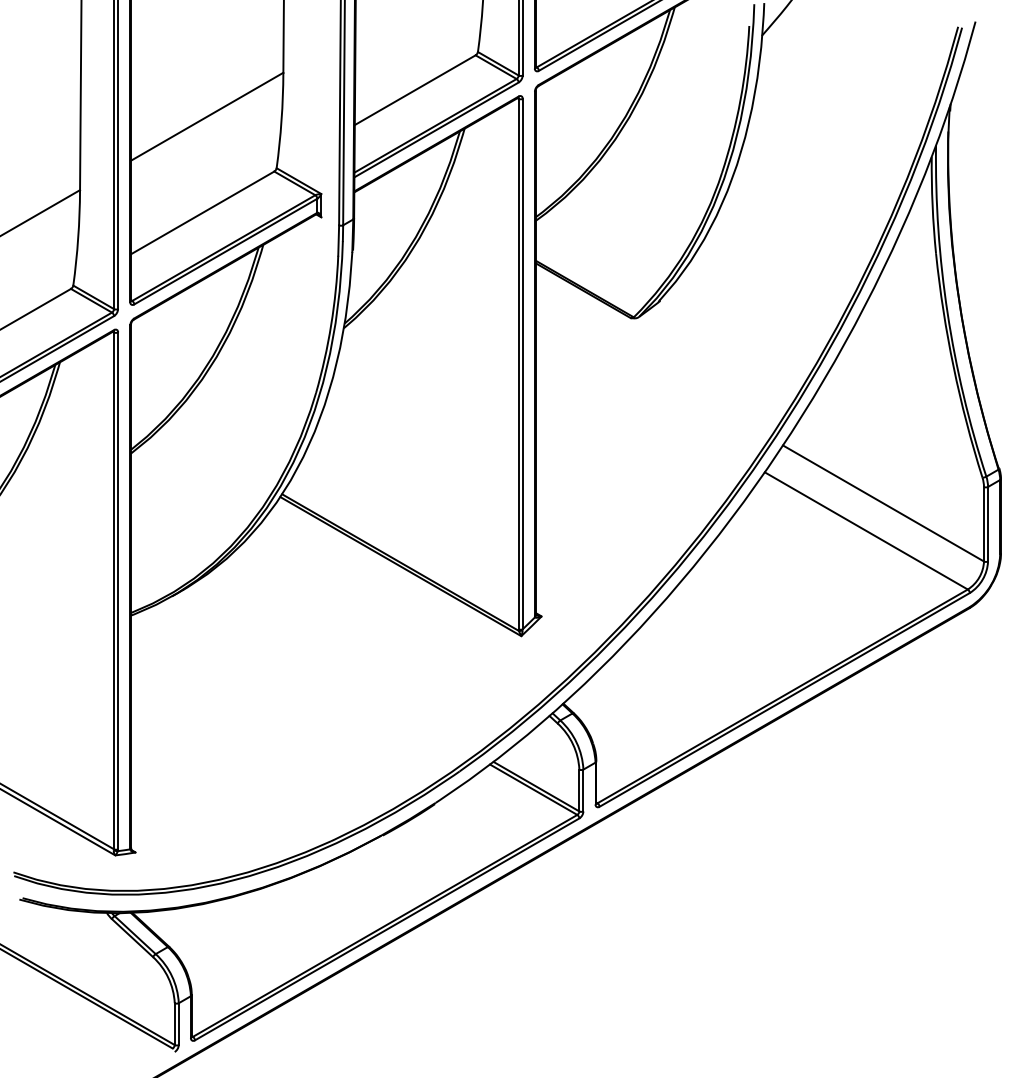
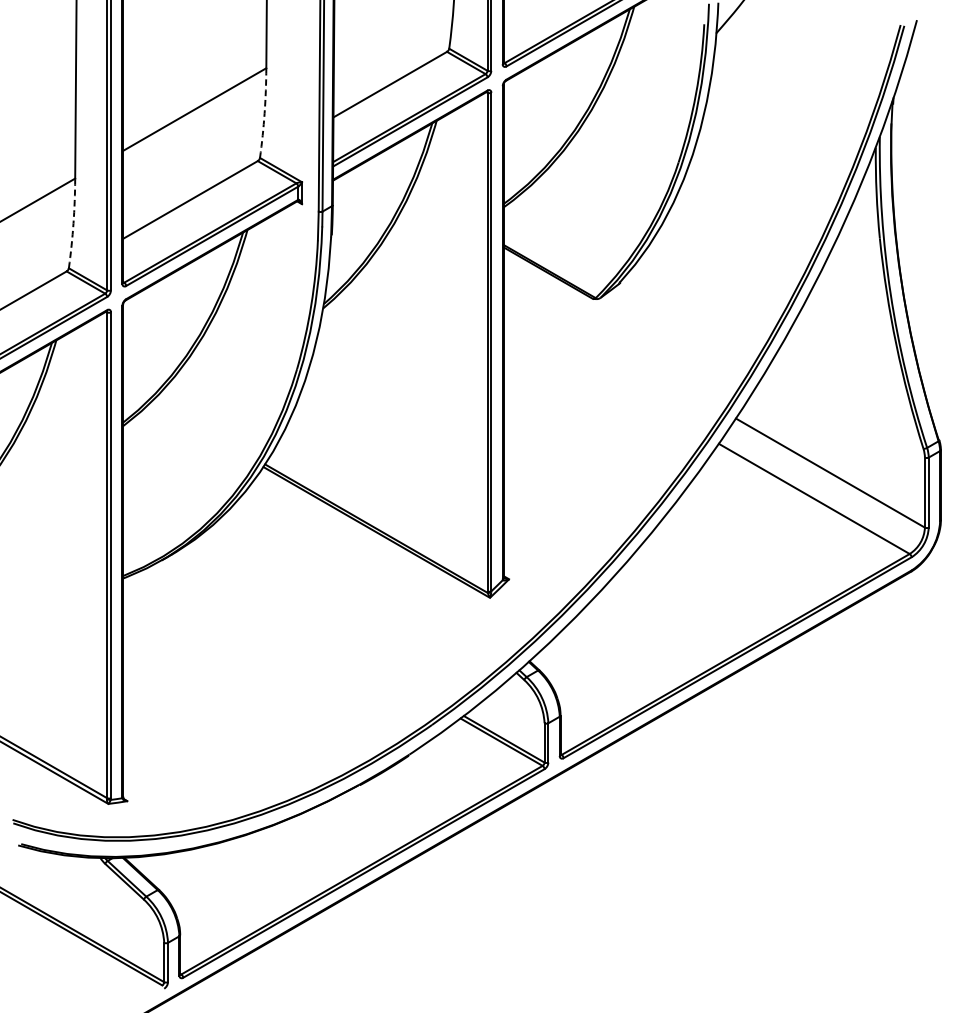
arc: (281, 120) -> (264, 113), solid -> dashed
arc: (78, 237) -> (73, 223), solid -> dashed

